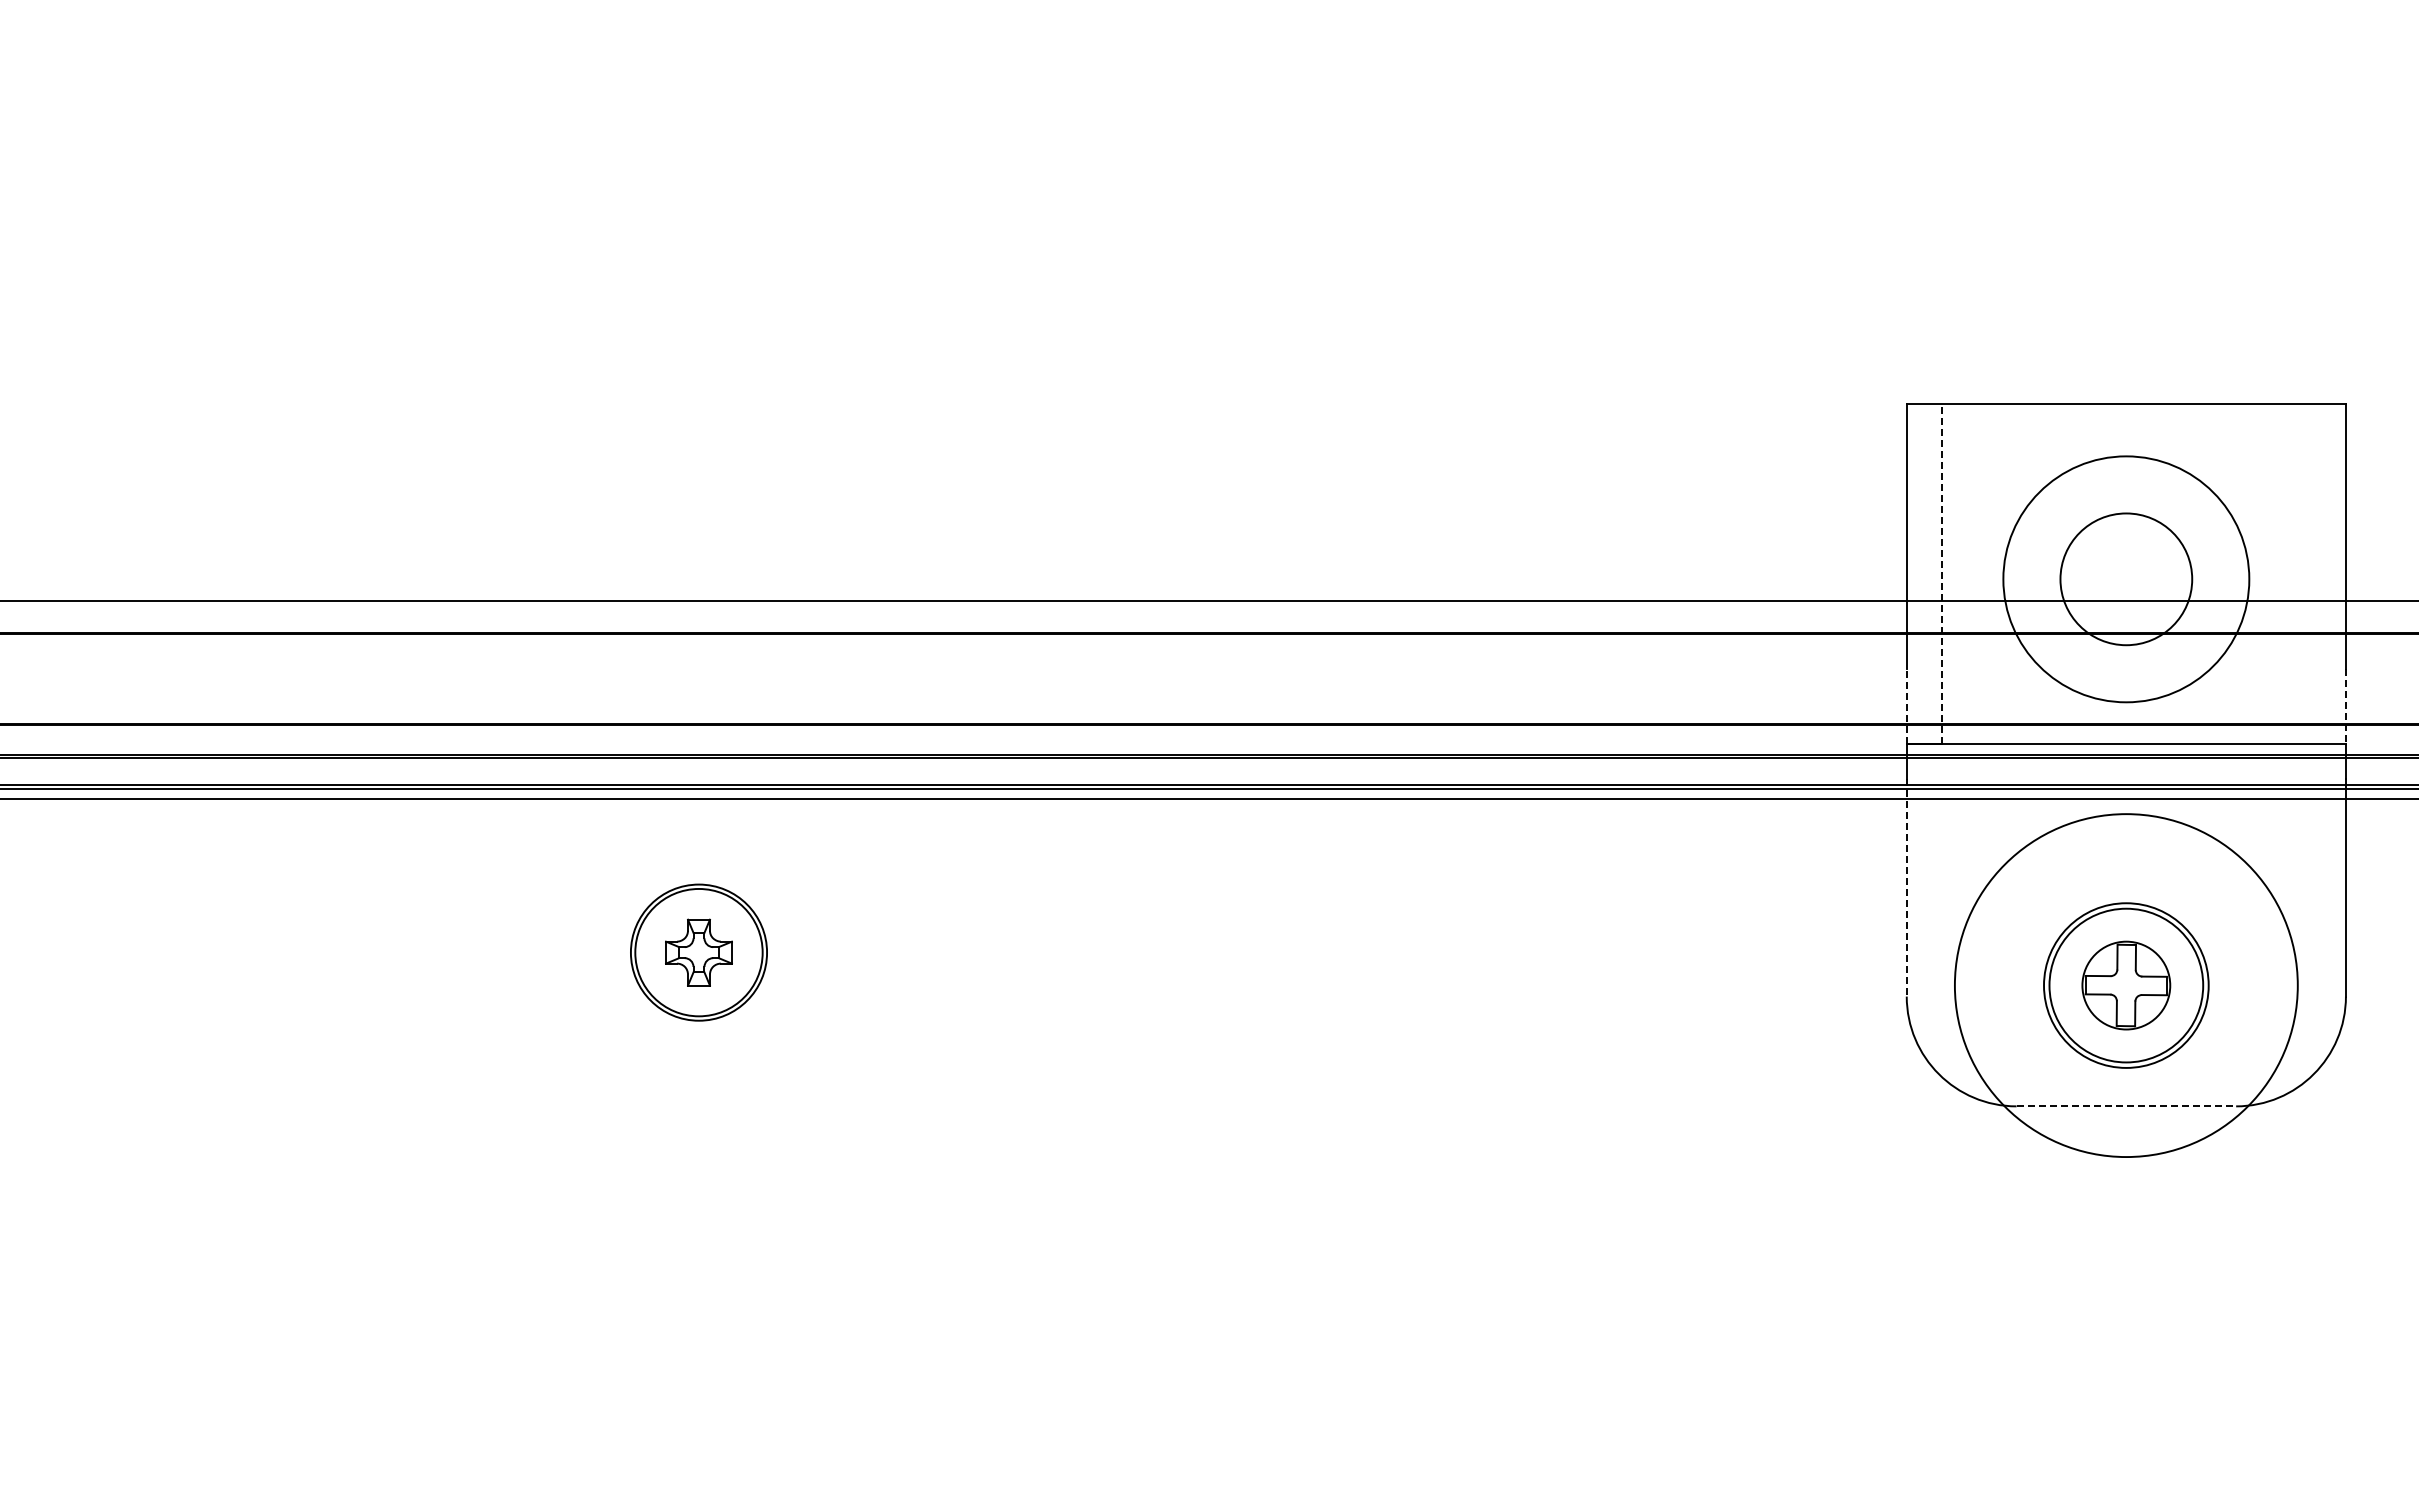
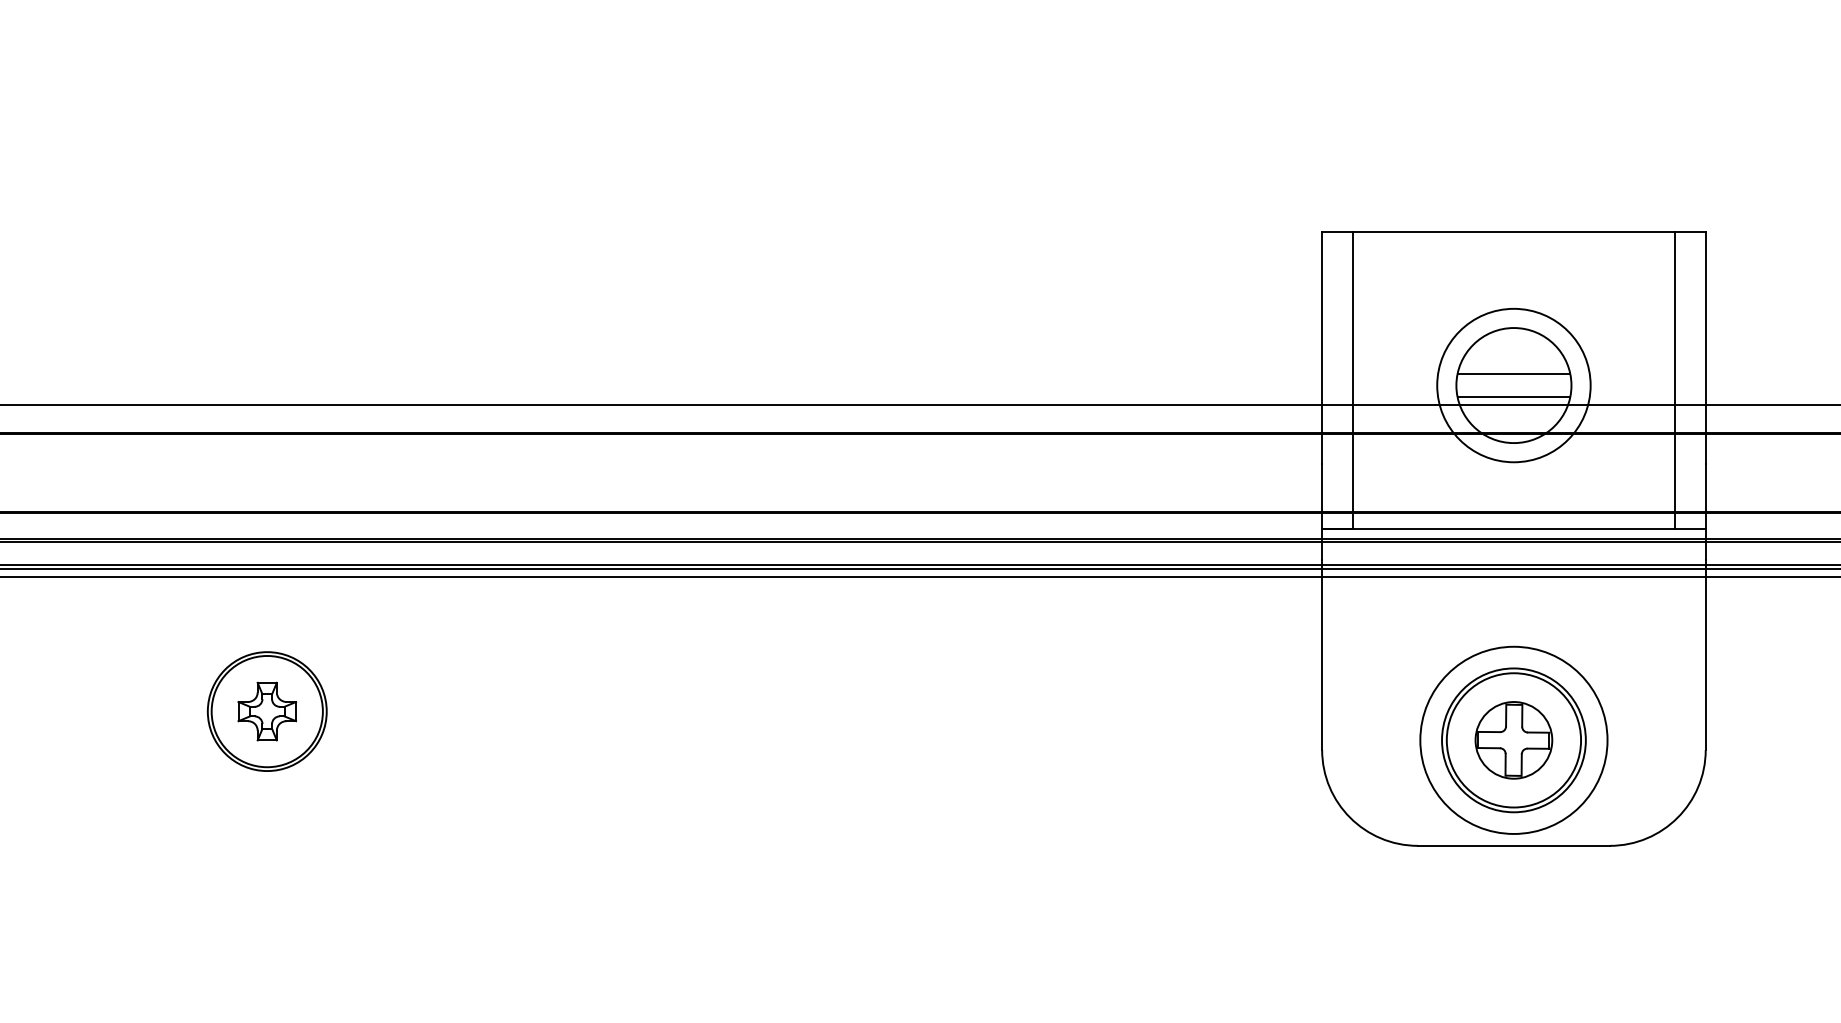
line: (2125, 566) -> (1513, 374), added
line: (1941, 573) -> (1352, 380), dashed -> solid
line: (2310, 573) -> (1674, 380), added
circle: (2126, 579) -> (1514, 385), size x0.71
line: (2125, 592) -> (1513, 397), added
line: (1906, 706) -> (1321, 496), dashed -> solid
line: (2345, 707) -> (1705, 497), dashed -> solid
line: (1906, 887) -> (1321, 654), dashed -> solid
circle: (2126, 985) -> (1514, 740), size x0.62
line: (2126, 1106) -> (1514, 845), dashed -> solid

